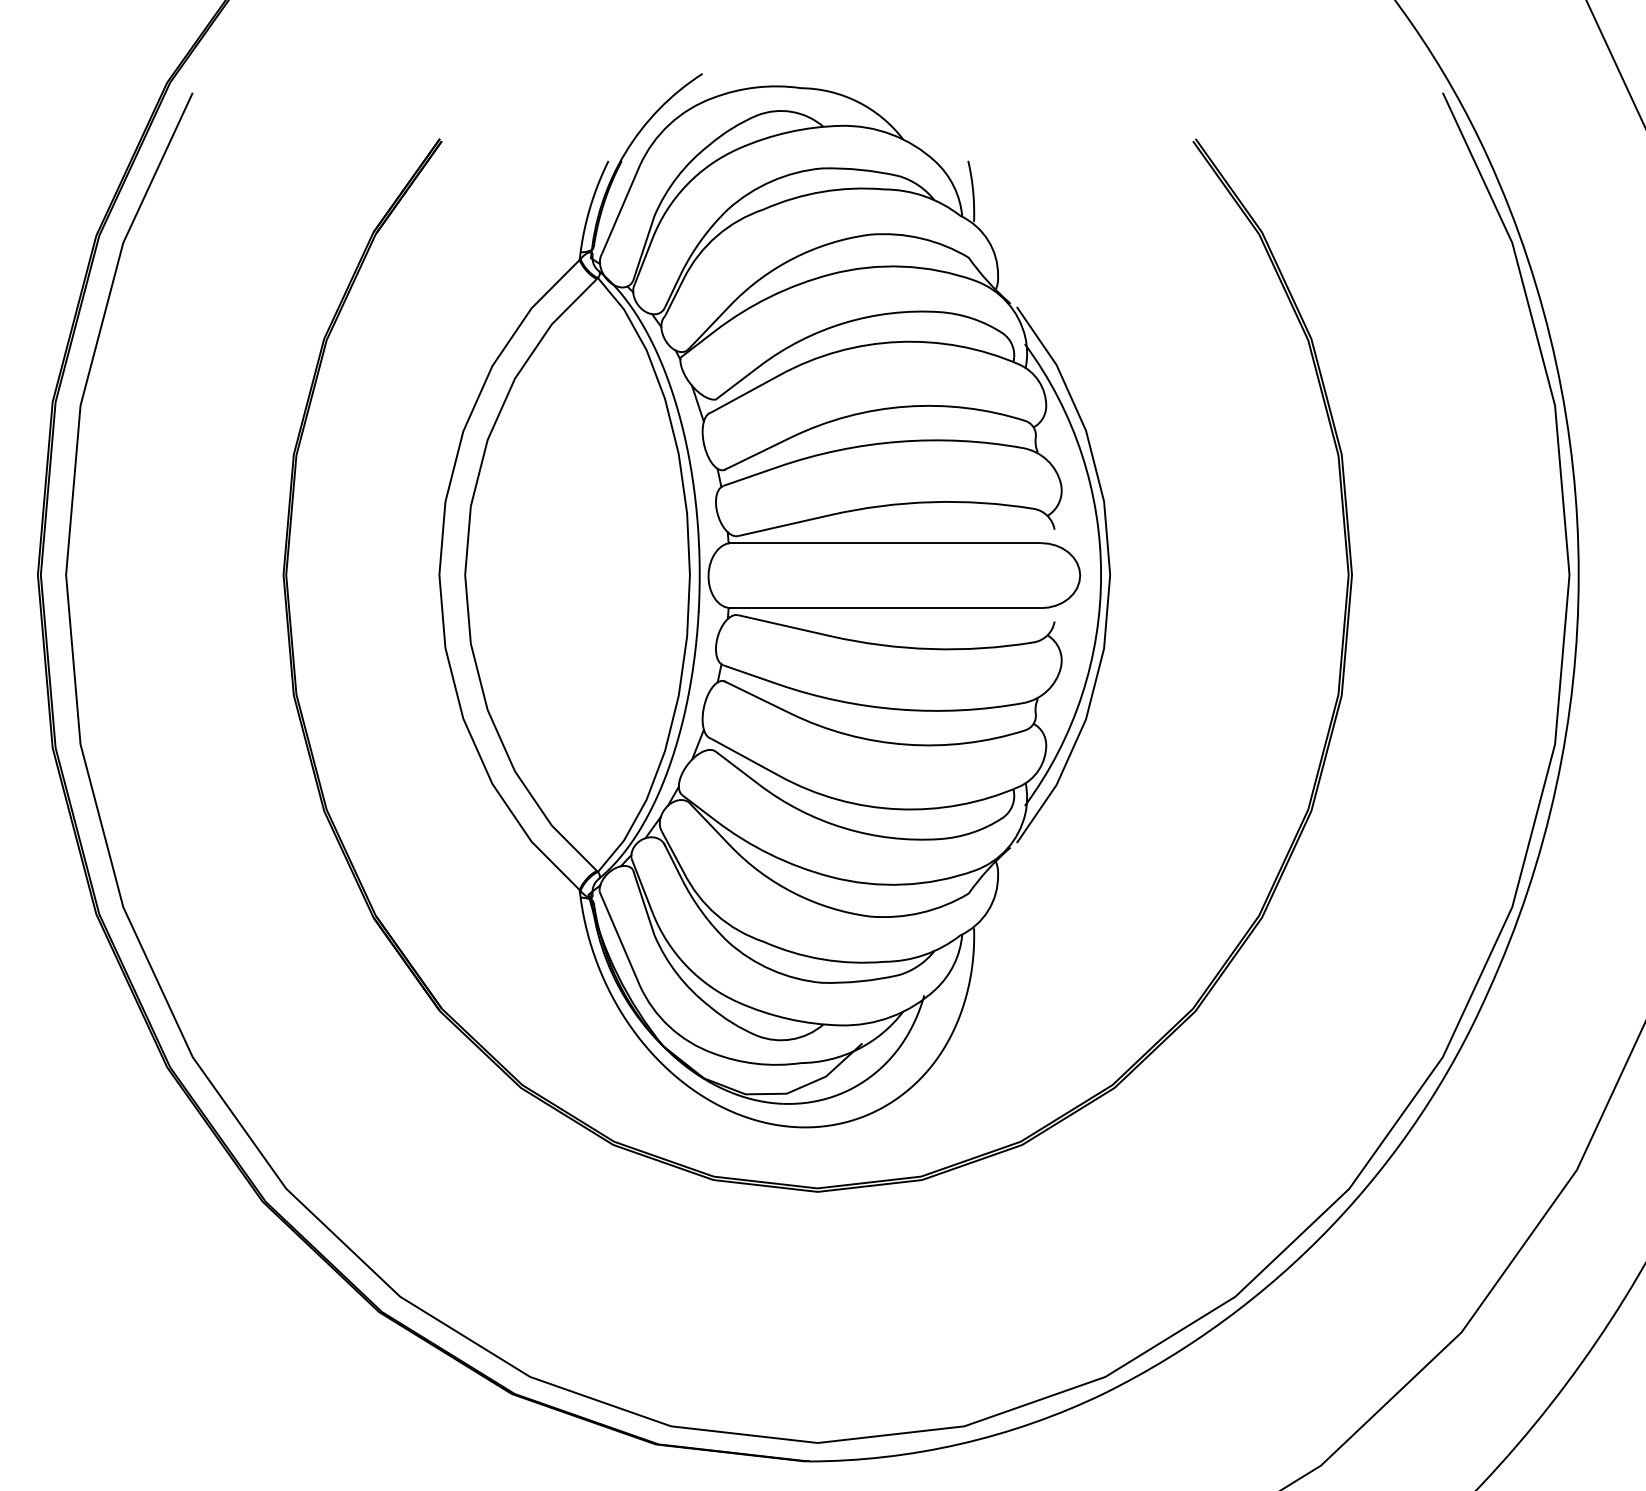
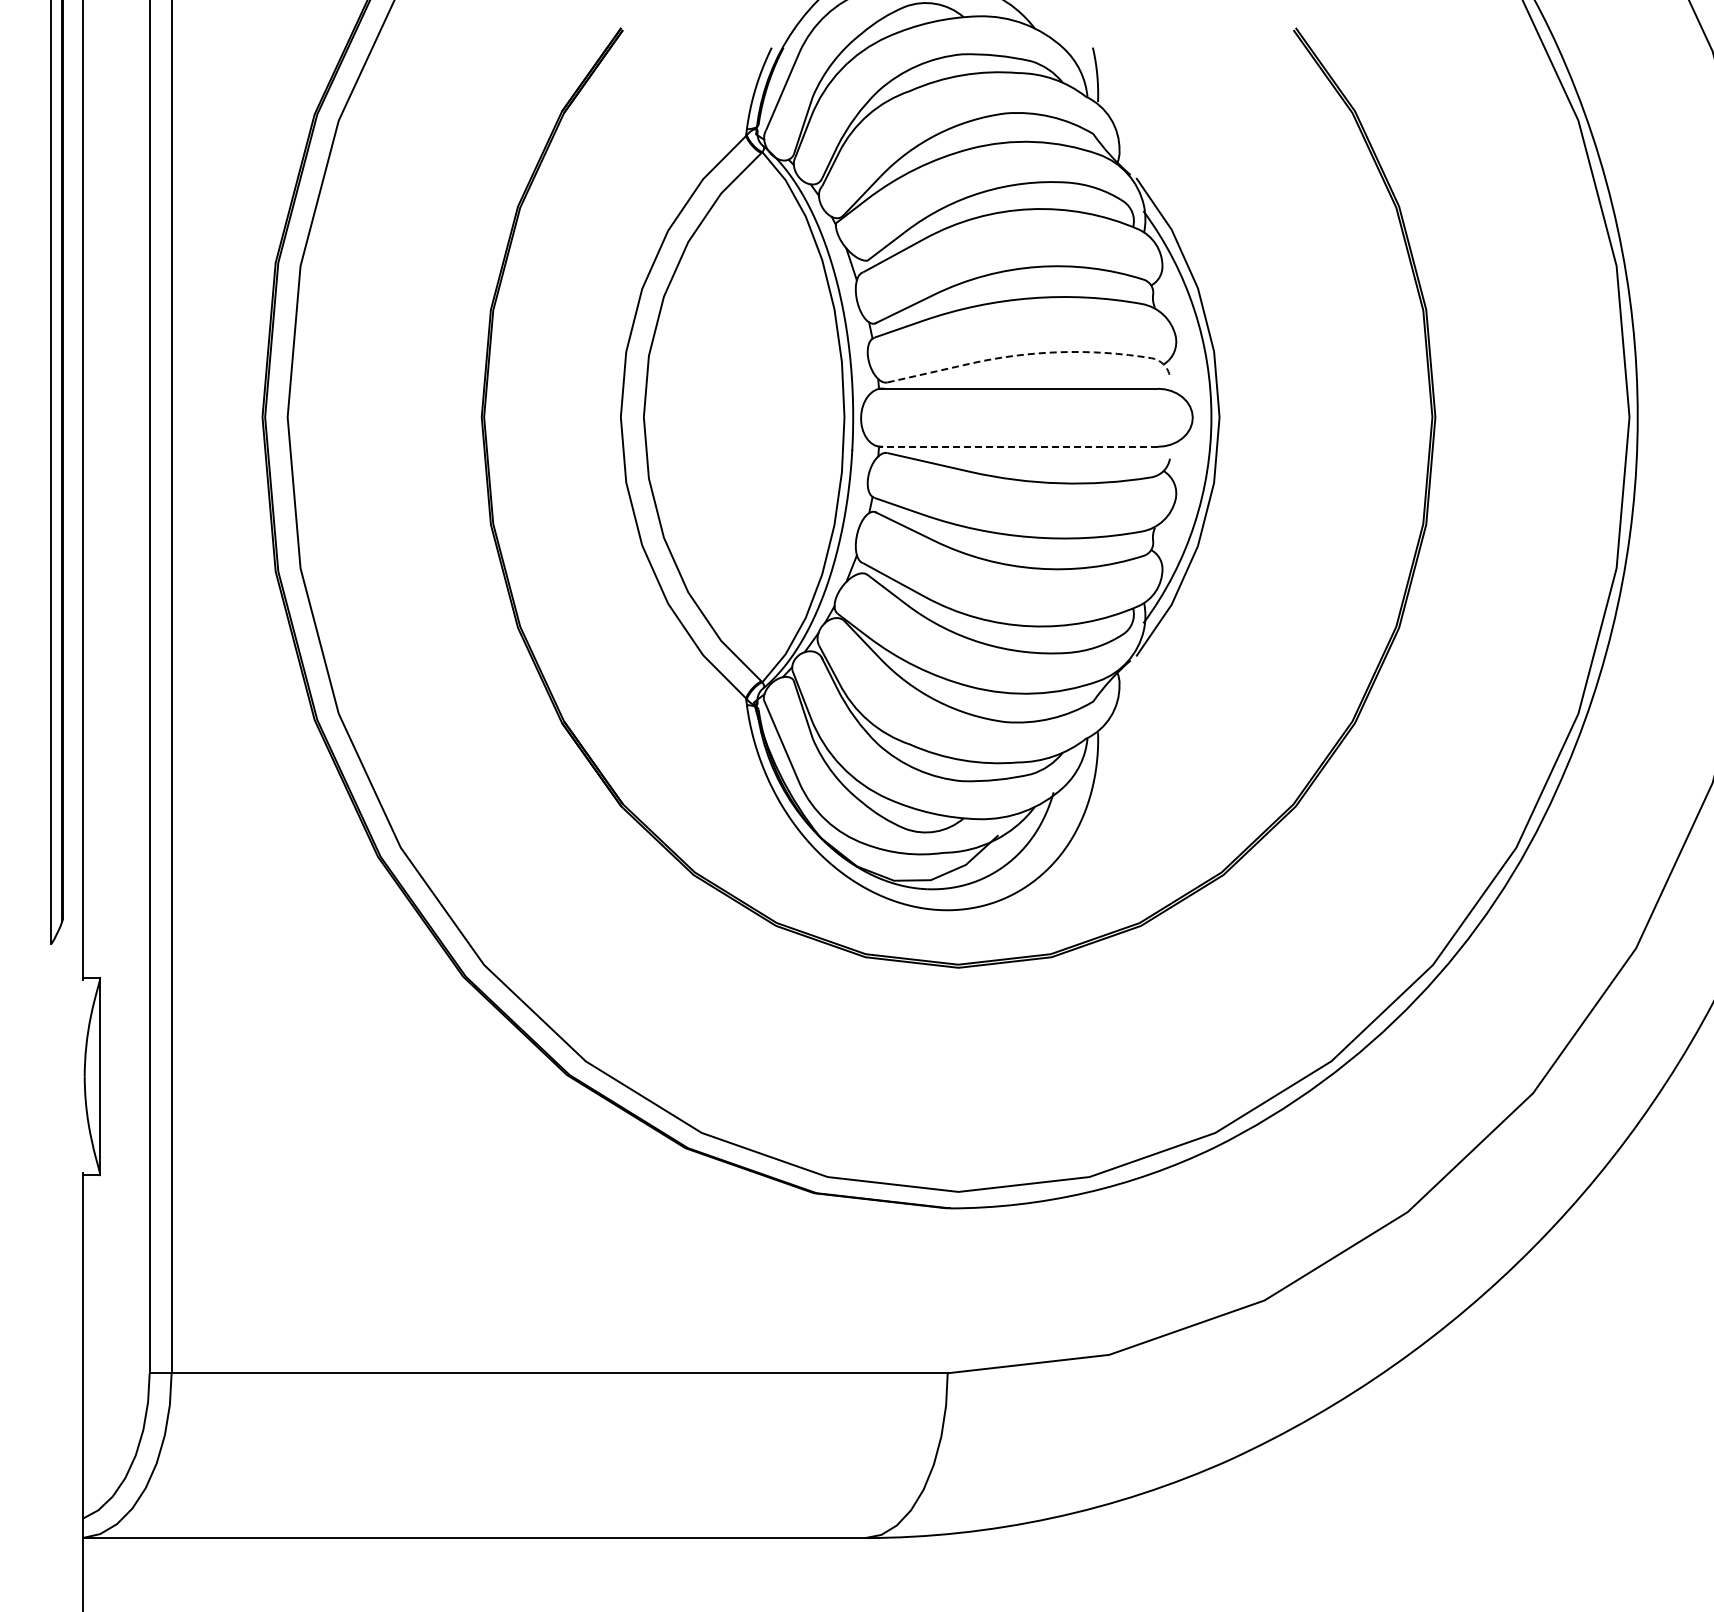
line: (909, 503) -> (1040, 353), solid -> dashed
line: (884, 607) -> (1018, 446), solid -> dashed

